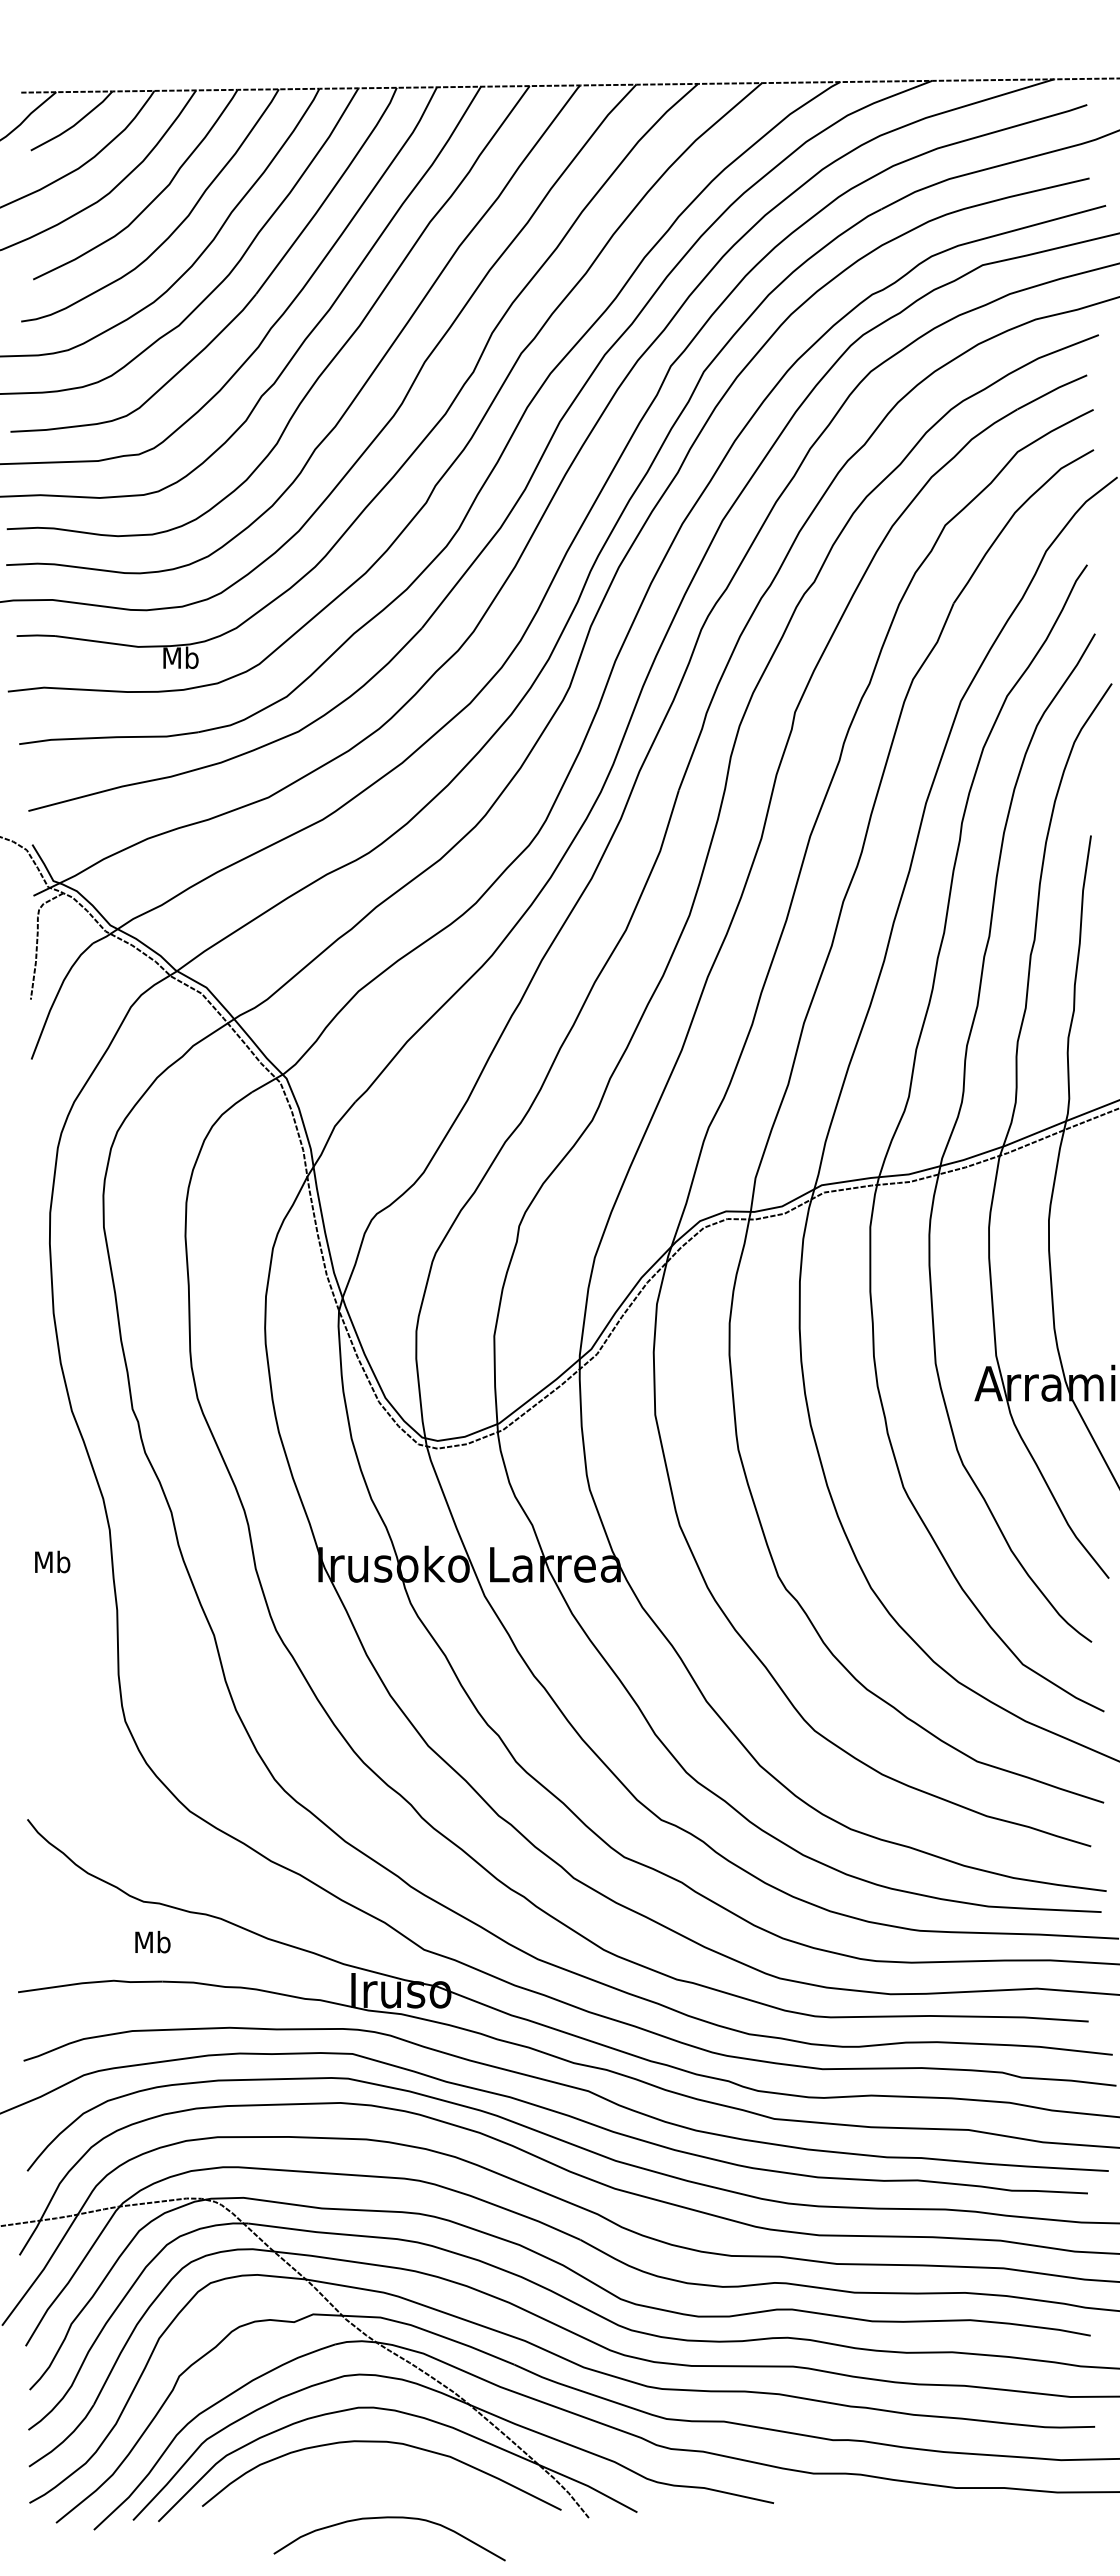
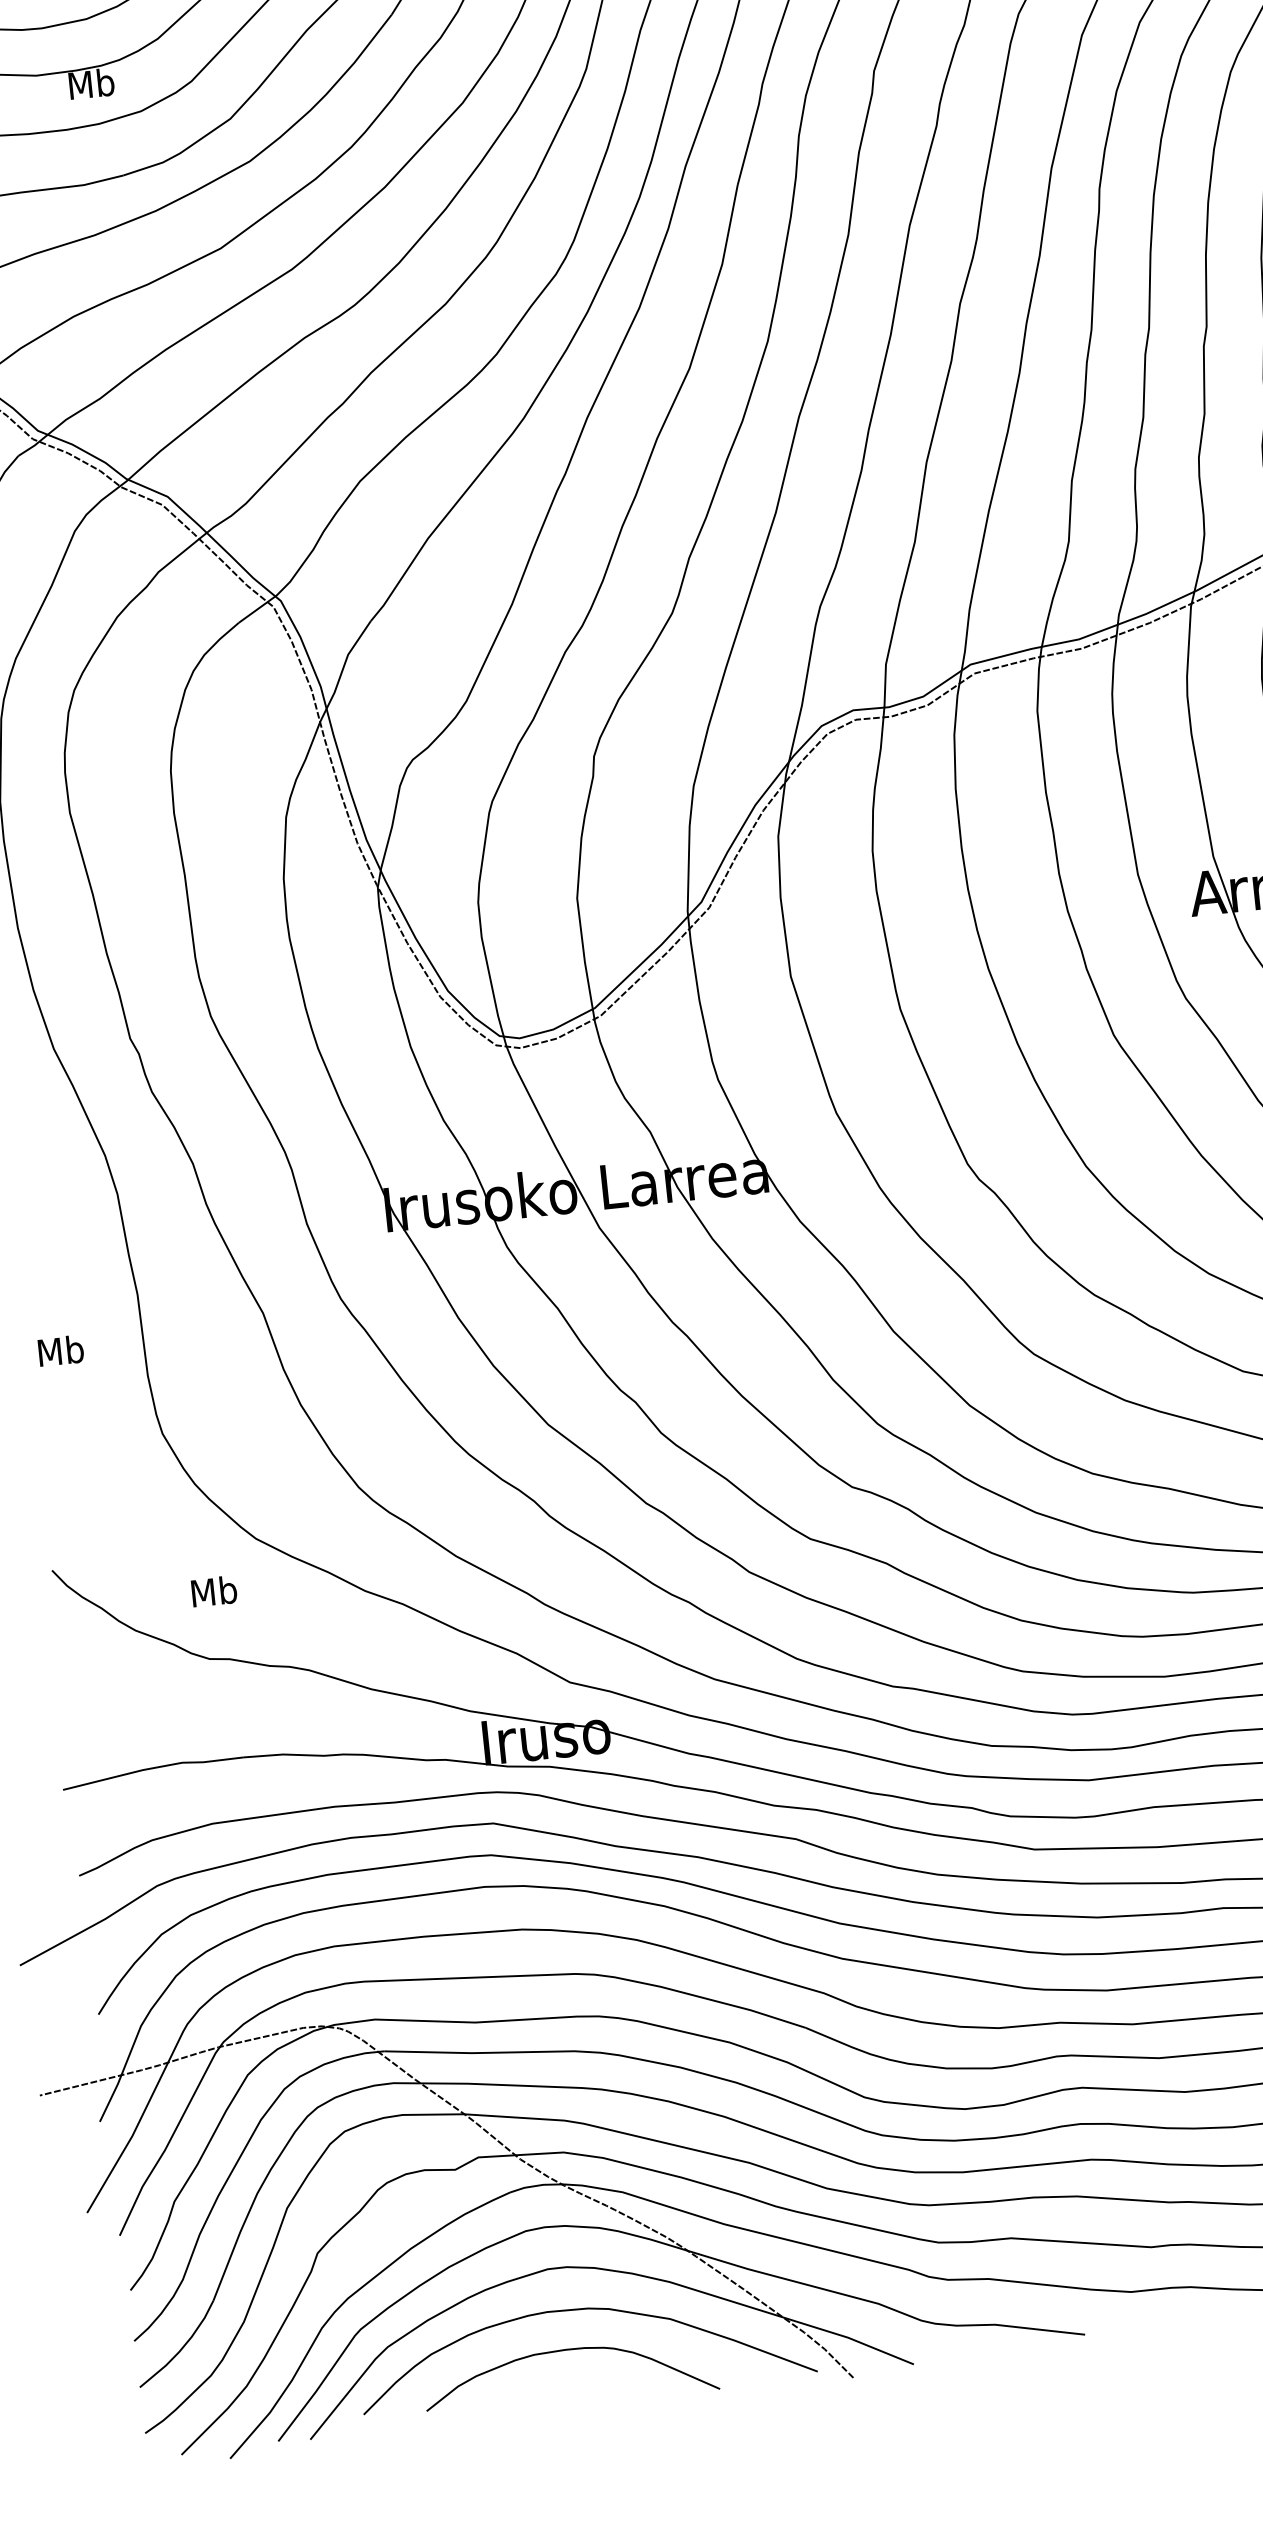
text: (52, 1561) -> (60, 1350), moved
text: (152, 1942) -> (213, 1591), moved
curve: (389, 2518) -> (568, 2351), moved

